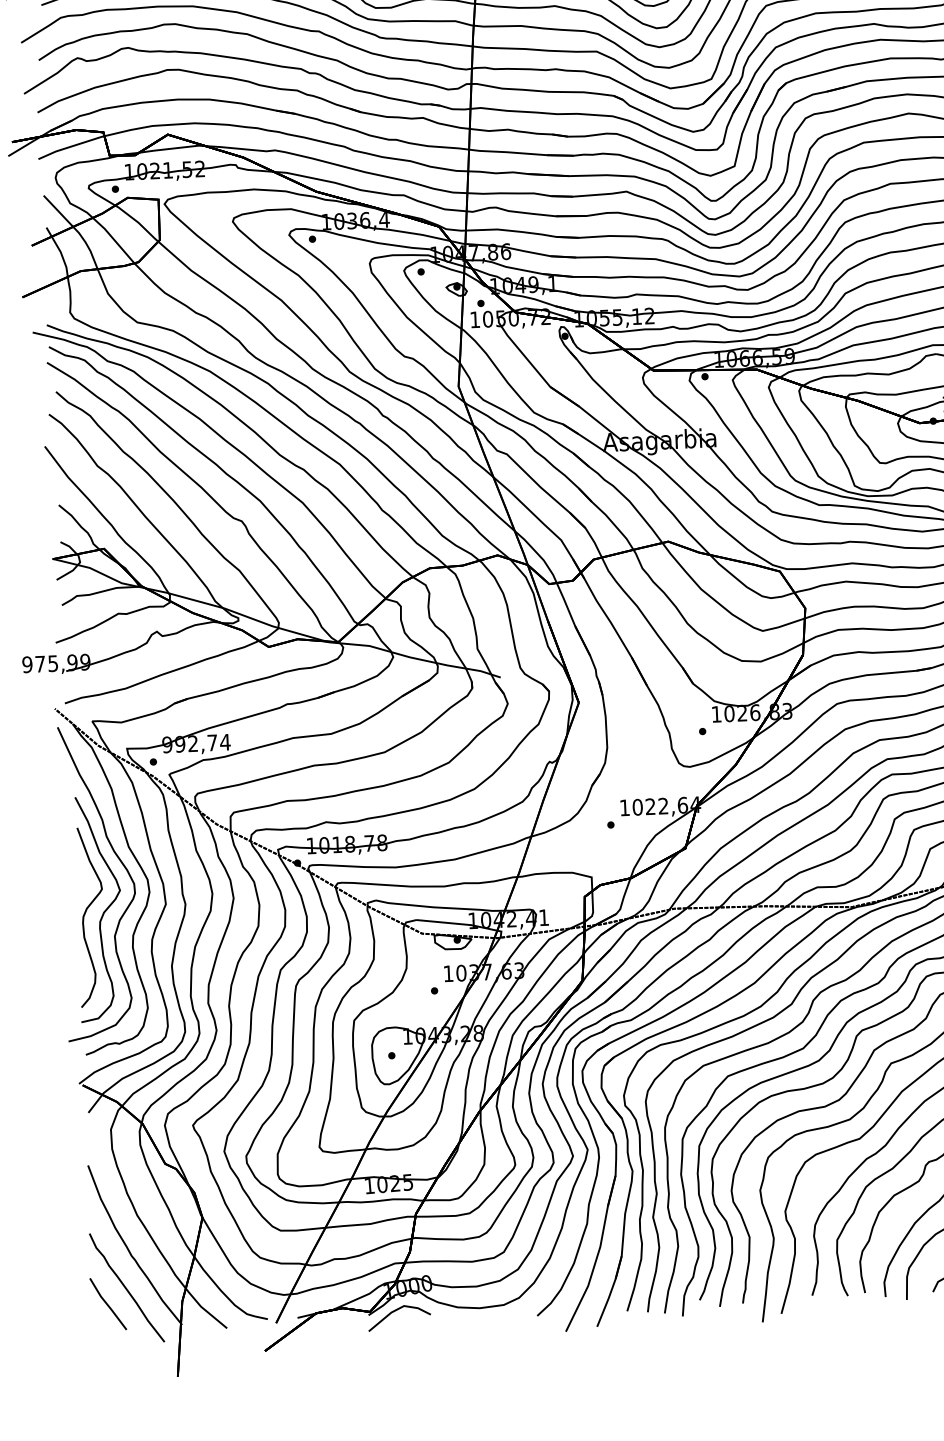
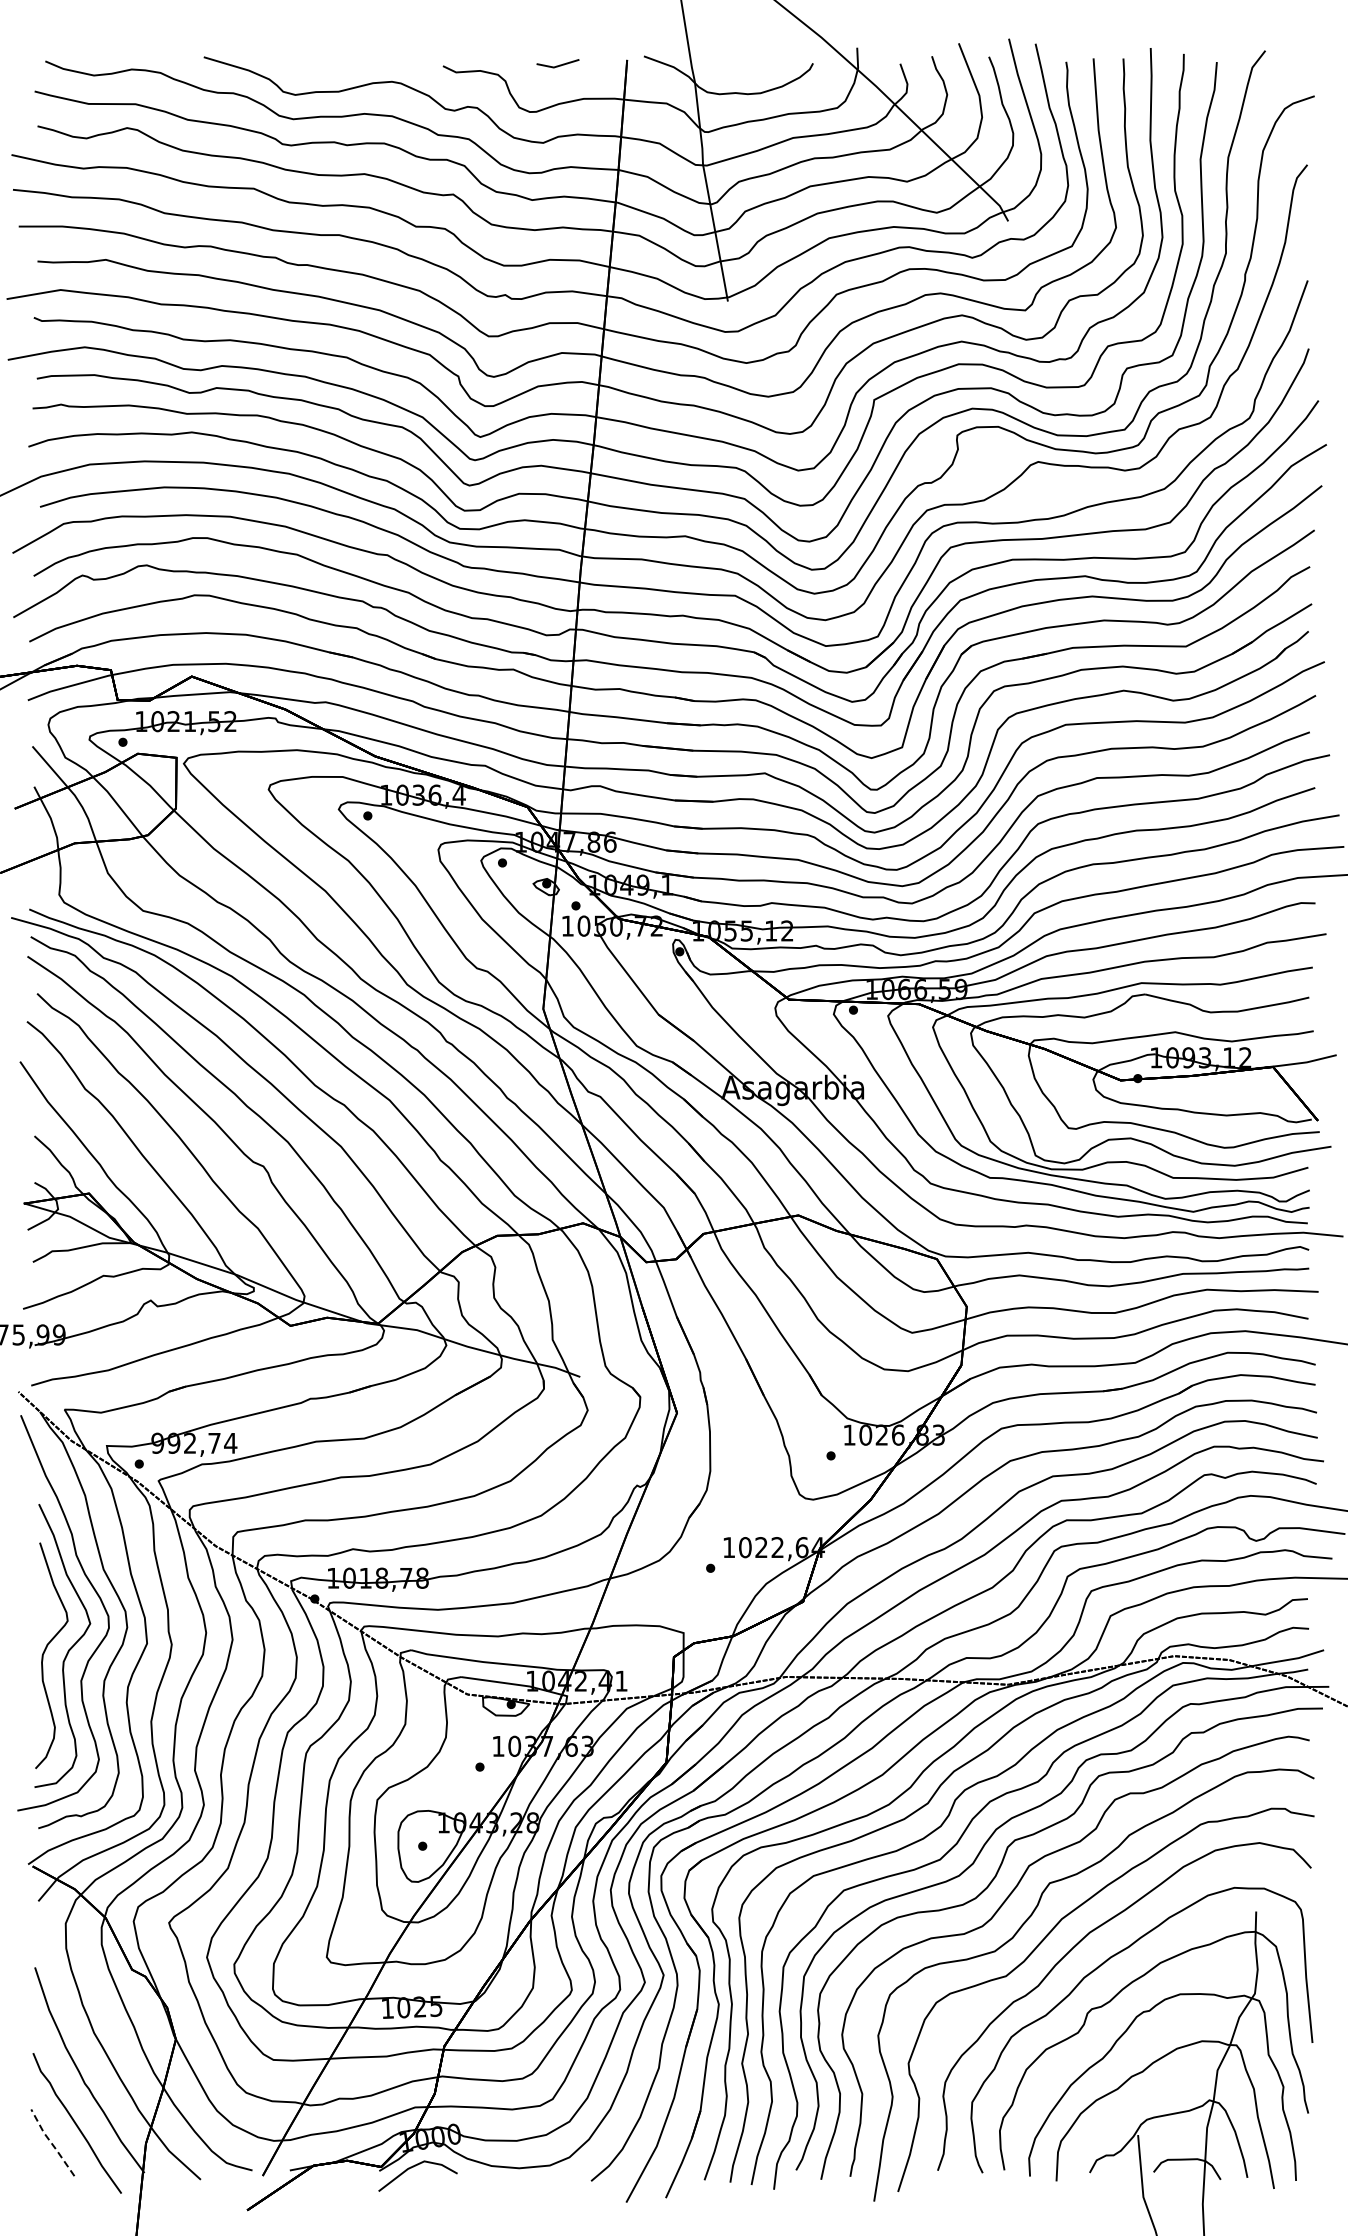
line: (107, 1304) -> (51, 2143), solid -> dashed

